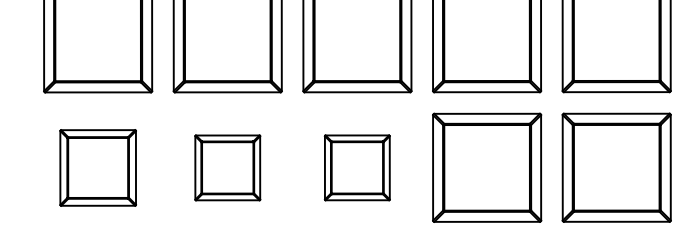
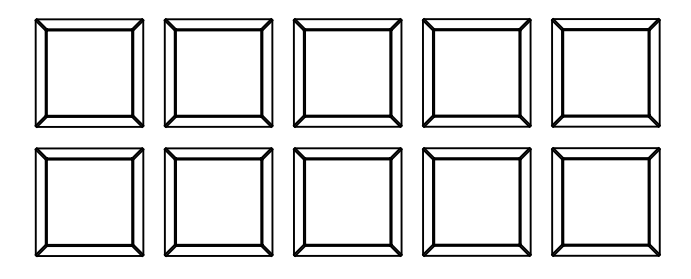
part: (98, 167) -> (89, 201), size x1.43
part: (227, 167) -> (218, 201), size x1.67
part: (357, 167) -> (347, 201), size x1.67

